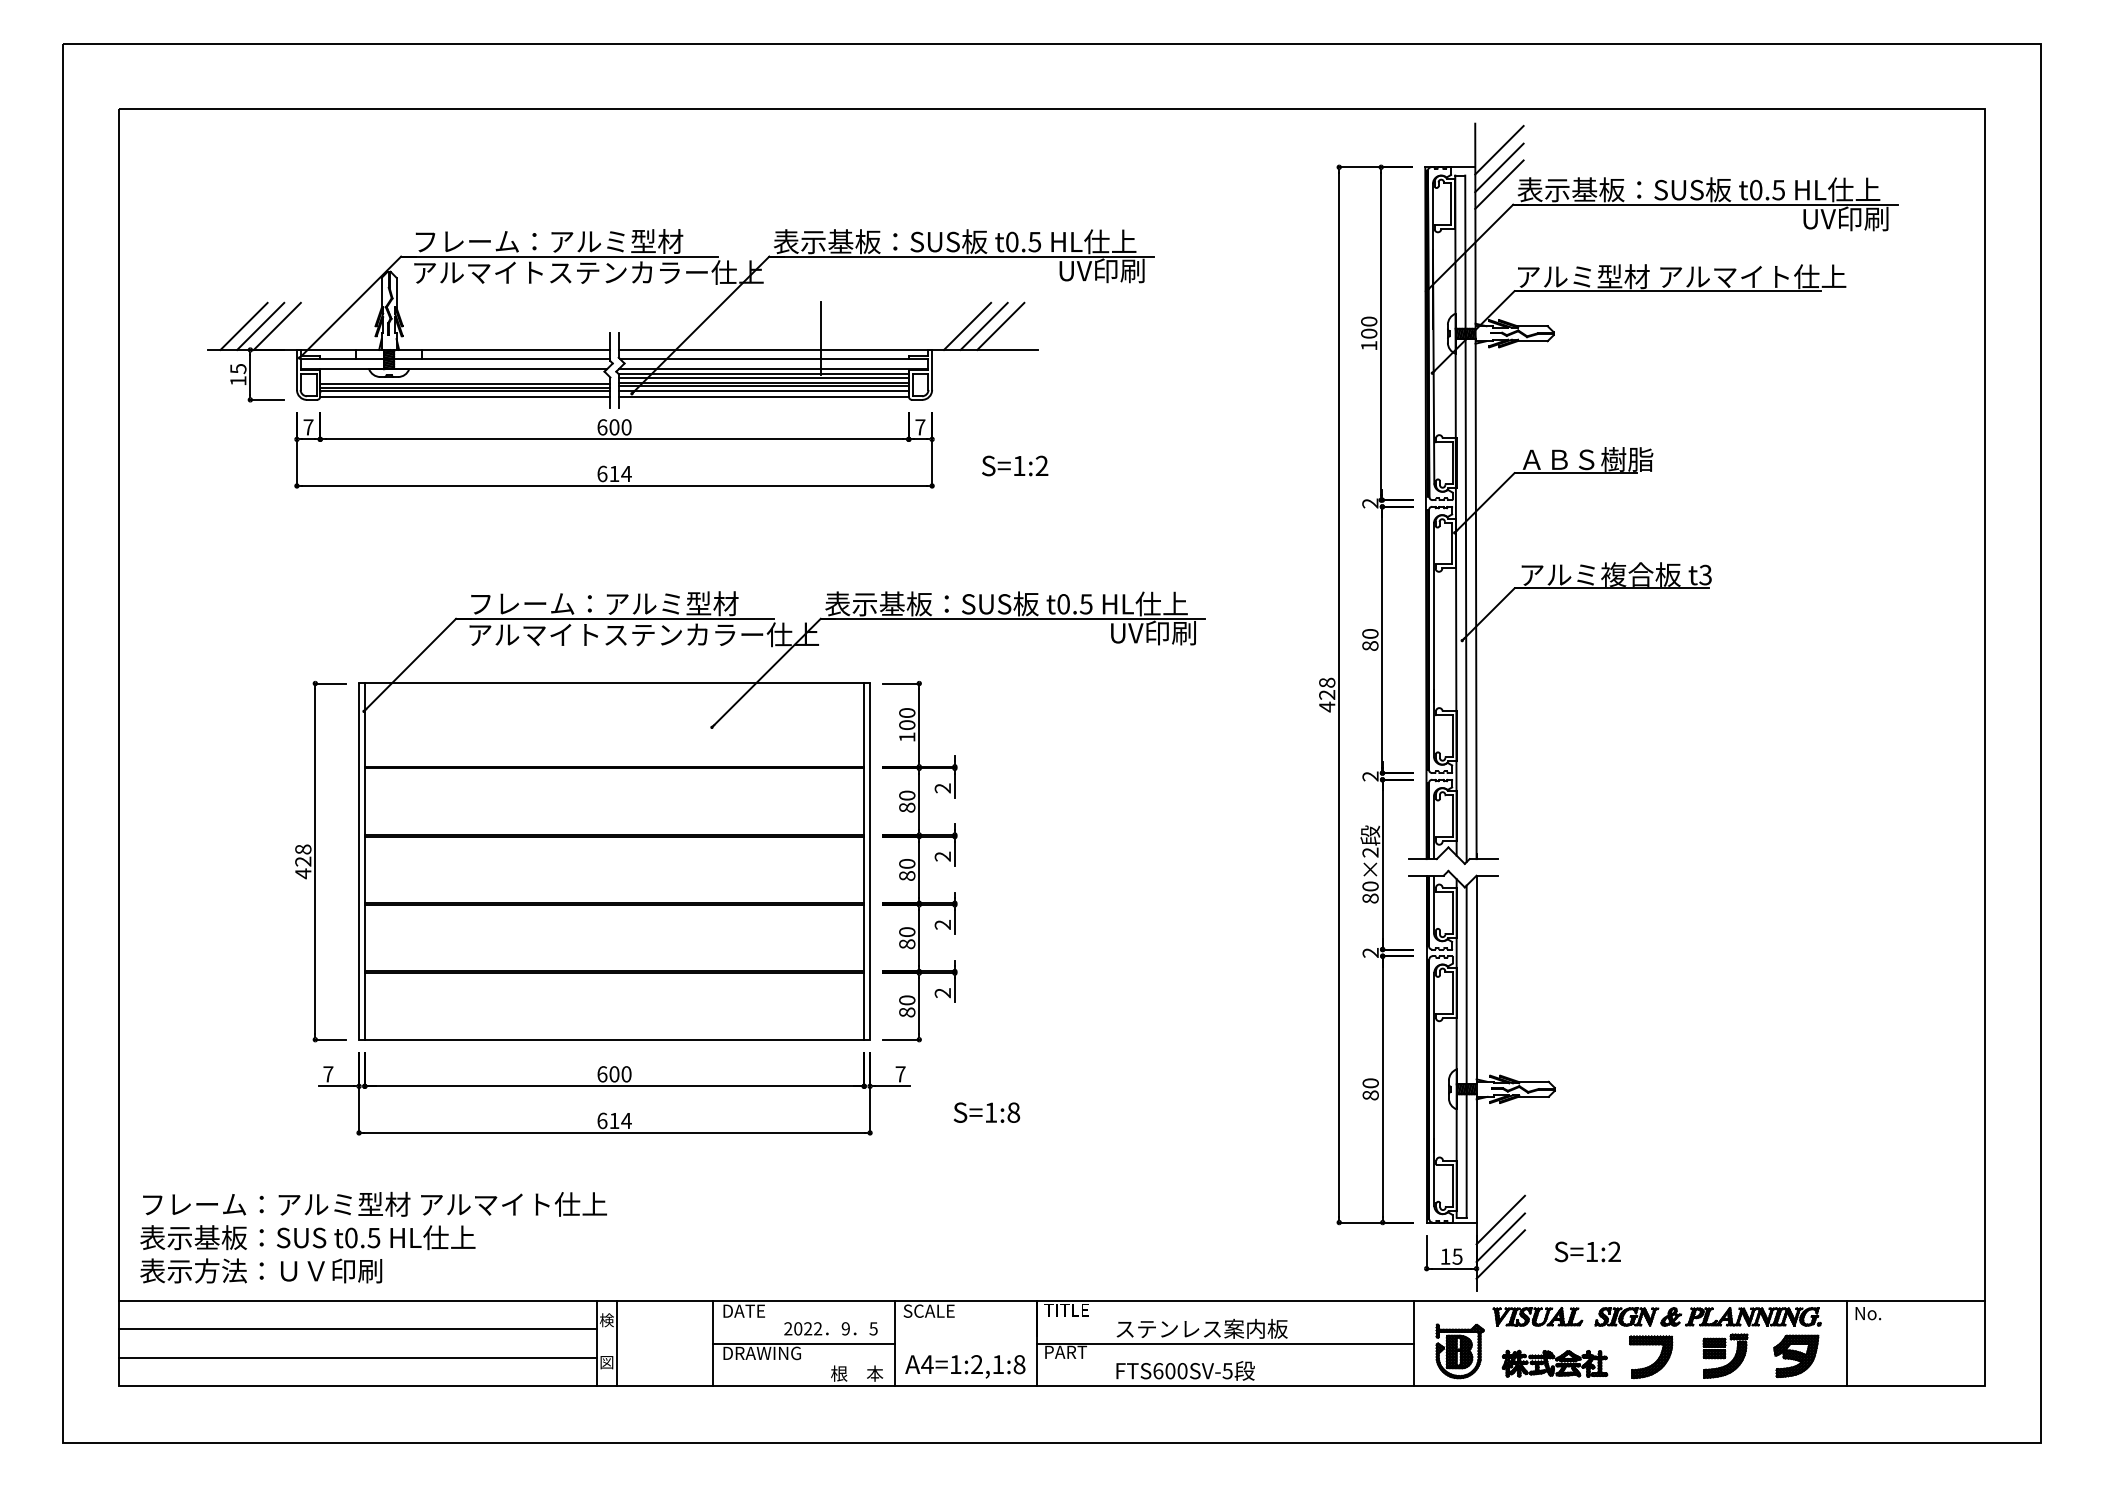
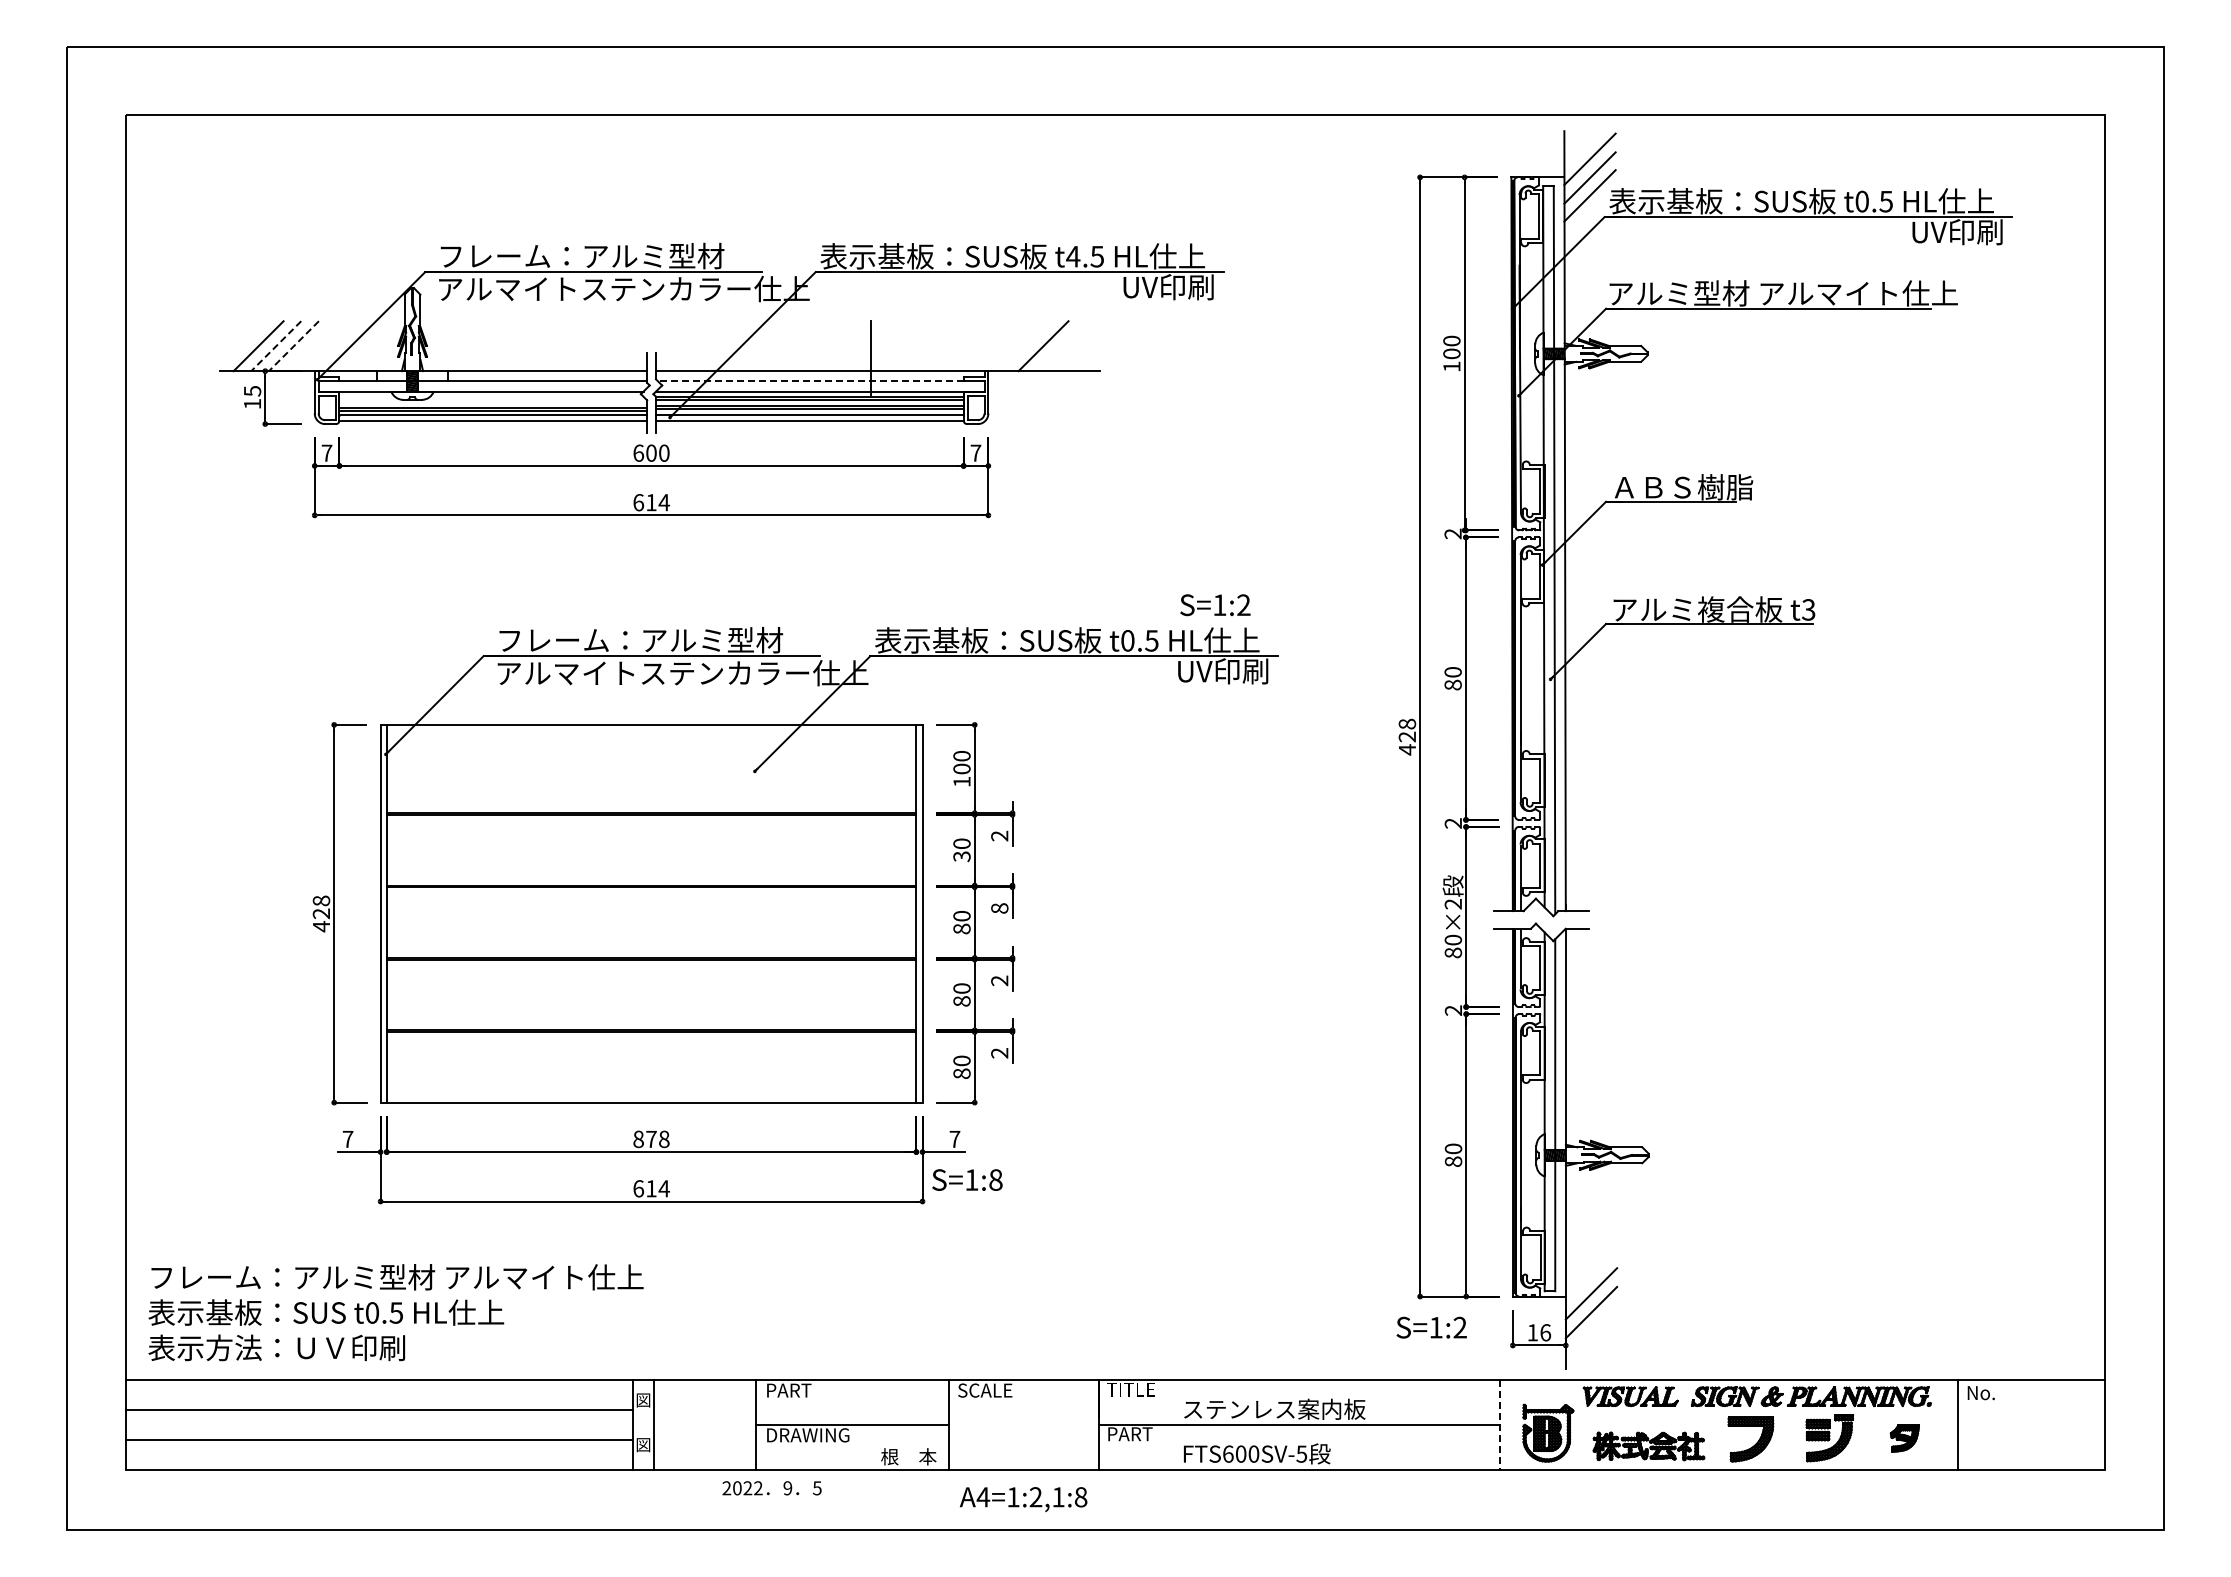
text: (1012, 241) -> (1073, 256), t0.5 -> t4.5
line: (259, 326) -> (275, 346), solid -> dashed
line: (276, 326) -> (293, 346), solid -> dashed
line: (967, 326) -> (1025, 346), removed
line: (1001, 326) -> (1061, 346), removed
line: (764, 359) -> (810, 381), solid -> dashed
text: (1015, 466) -> (1215, 605), moved
text: (906, 807) -> (961, 856), 80 -> 30
text: (942, 856) -> (999, 908), 2 -> 8
text: (614, 1074) -> (651, 1139), 600 -> 878
text: (986, 1112) -> (967, 1179), moved
text: (1587, 1251) -> (1431, 1327), moved
line: (1500, 1254) -> (1591, 1330), removed
text: (1457, 1256) -> (1545, 1332), 15 -> 16
text: (744, 1311) -> (789, 1390), DATE -> PART
text: (606, 1319) -> (643, 1399), 検 -> 図
text: (830, 1329) -> (771, 1488), moved
line: (1414, 1343) -> (1499, 1424), solid -> dashed
part: (1795, 1356) -> (1904, 1438), size x0.6
text: (965, 1366) -> (1023, 1499), moved

